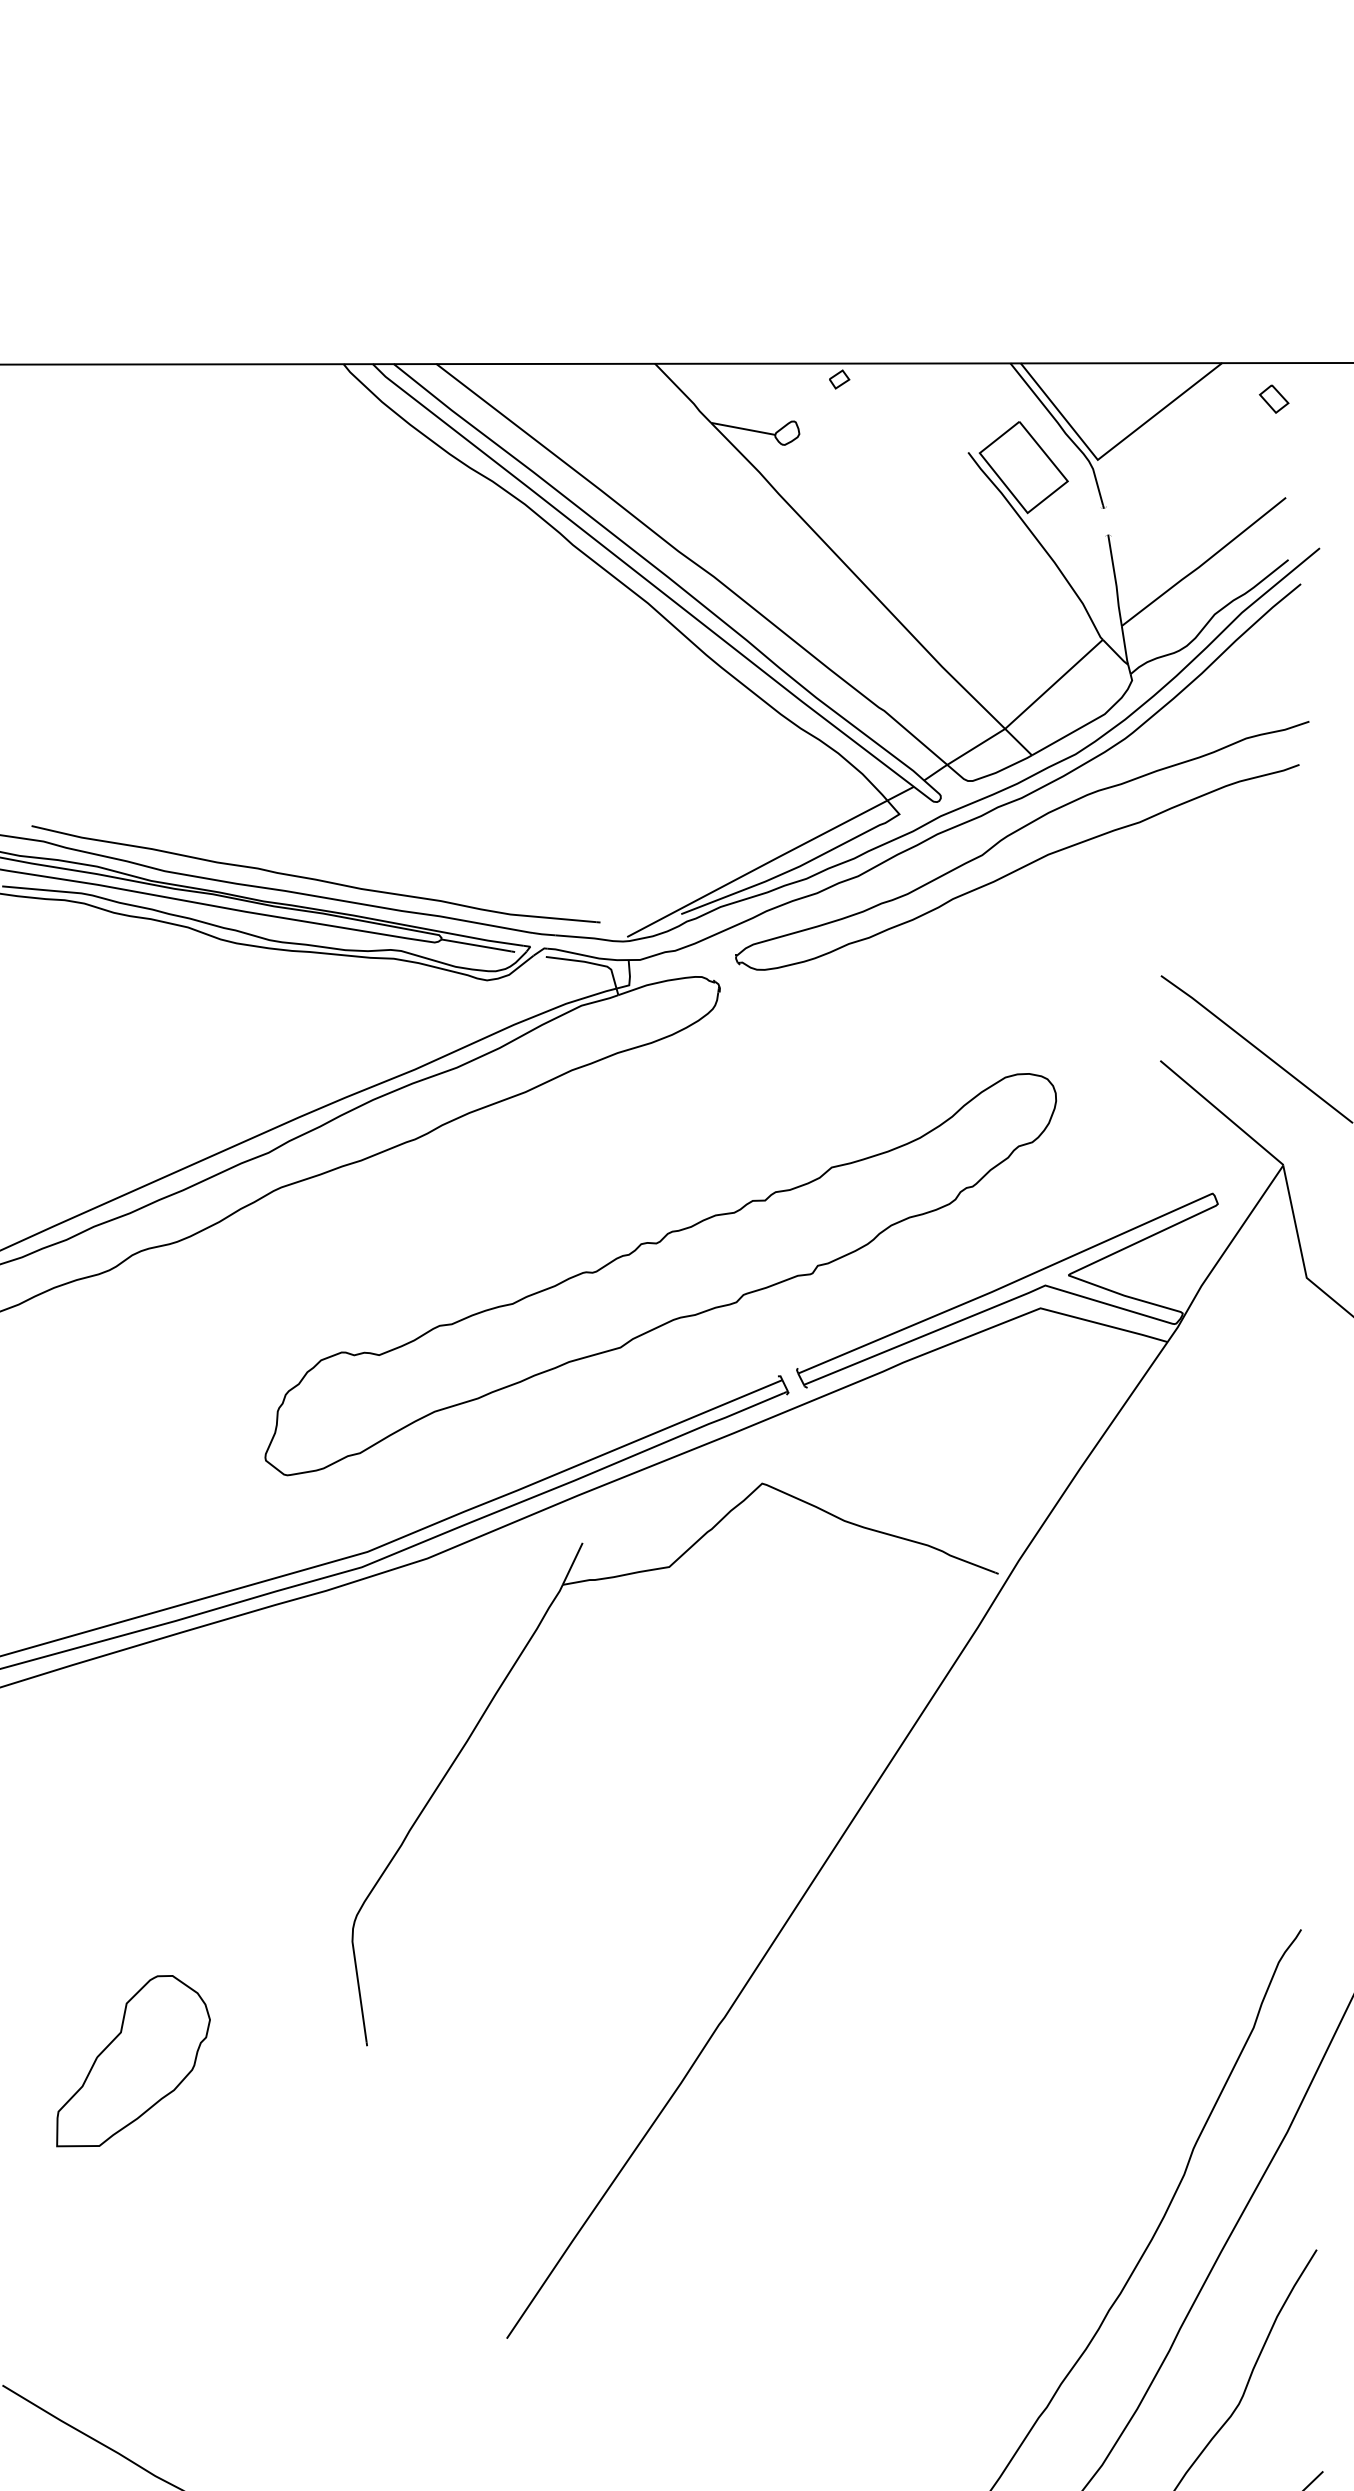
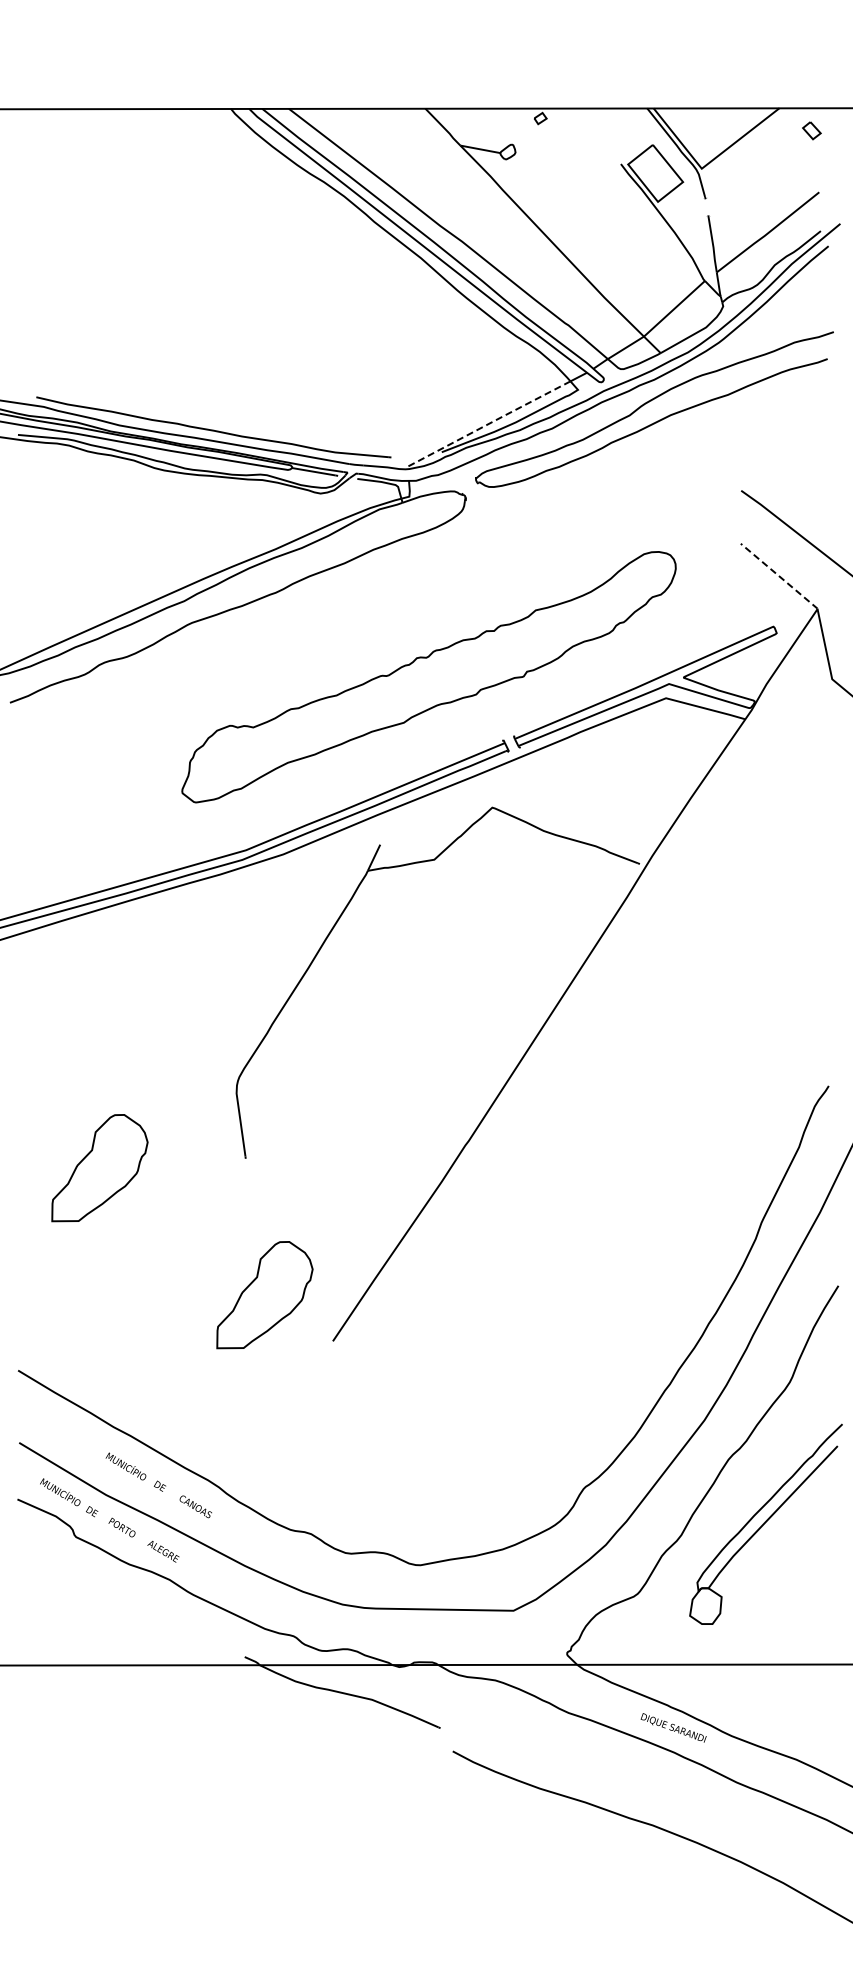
line: (757, 868) -> (489, 423), solid -> dashed
line: (1222, 1113) -> (779, 576), solid -> dashed
part: (397, 2265) -> (264, 1295), added

